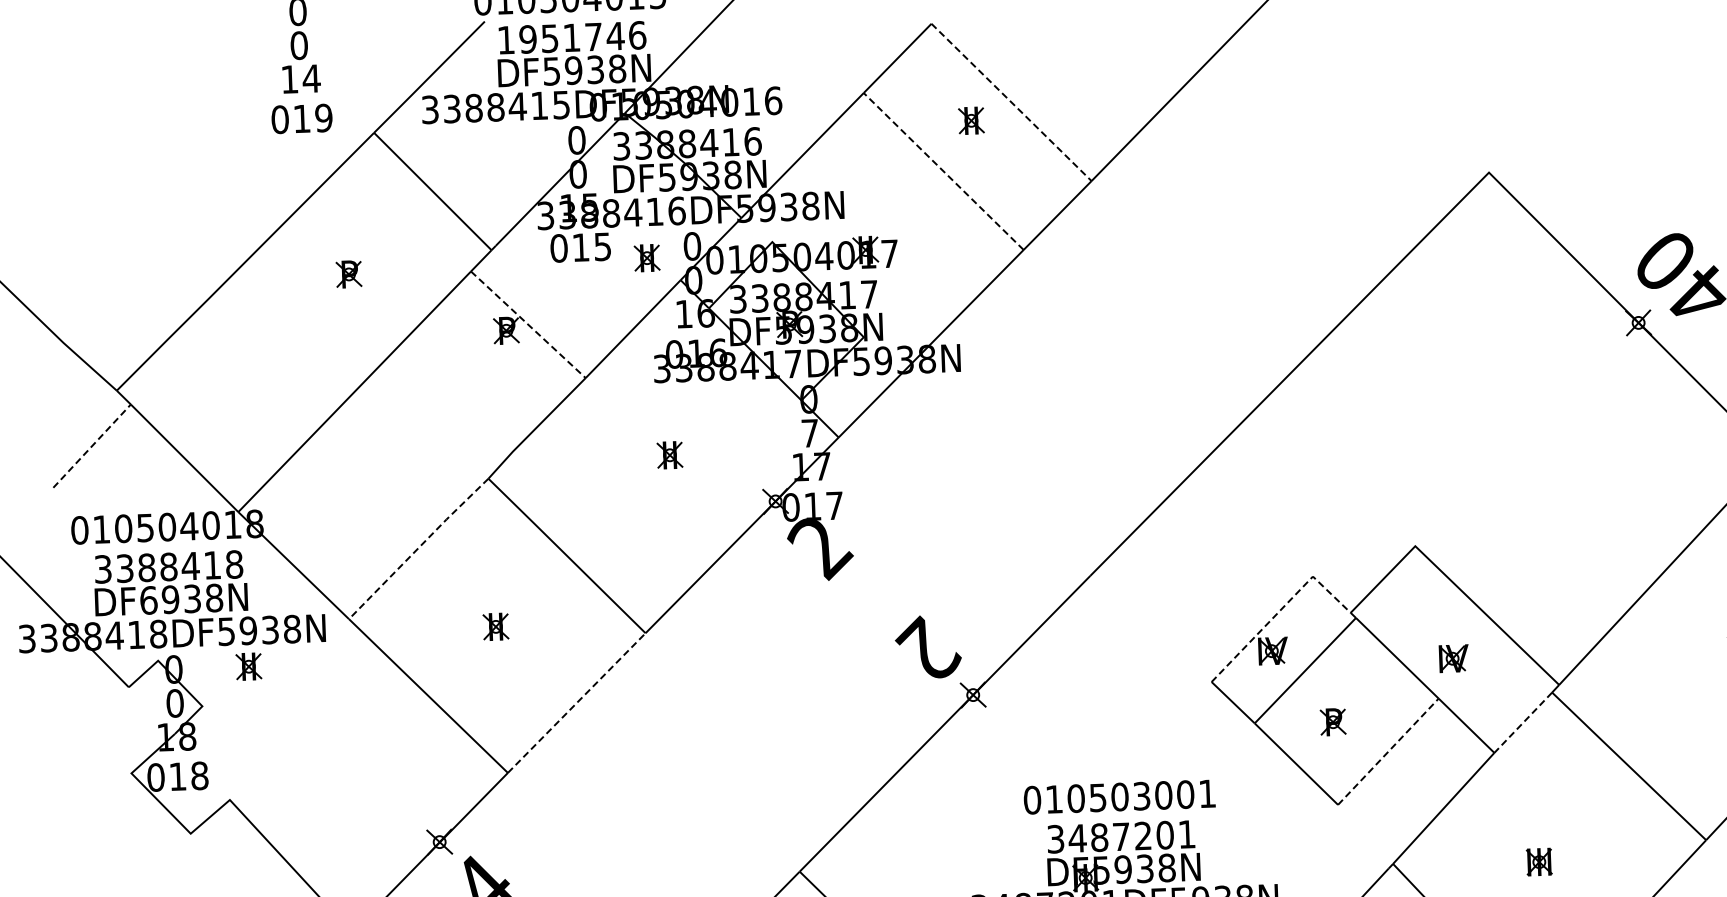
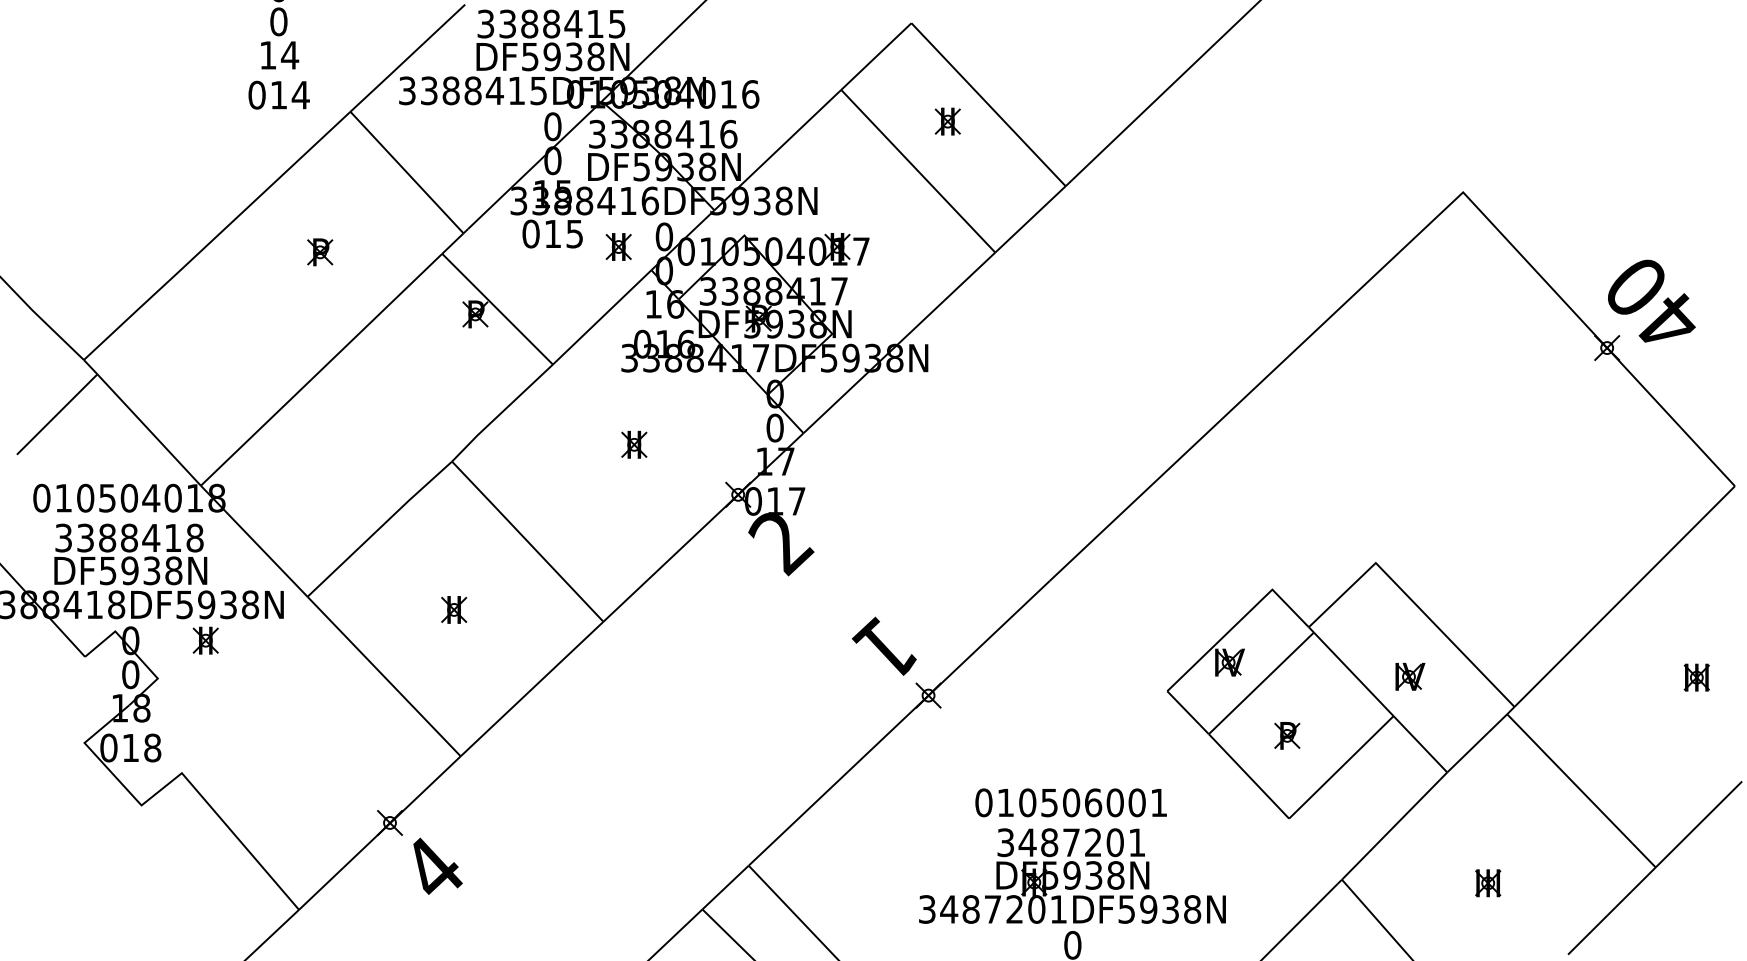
text: (571, 37) -> (551, 23), 1951746 -> 3388415
line: (1011, 103) -> (988, 105), dashed -> solid
text: (323, 117) -> (300, 94), 019 -> 014
line: (942, 170) -> (917, 170), dashed -> solid
line: (528, 325) -> (497, 309), dashed -> solid
text: (809, 432) -> (774, 427), 7 -> 0
line: (92, 446) -> (57, 414), dashed -> solid
line: (418, 548) -> (379, 528), dashed -> solid
text: (148, 600) -> (107, 570), DF6938N -> DF5938N
line: (1281, 609) -> (1239, 621), dashed -> solid
text: (927, 646) -> (884, 645), 2 -> 1
line: (577, 702) -> (532, 688), dashed -> solid
line: (1523, 722) -> (1477, 743), dashed -> solid
line: (1388, 751) -> (1341, 767), dashed -> solid
text: (1141, 795) -> (1093, 802), 010503001 -> 010506001

